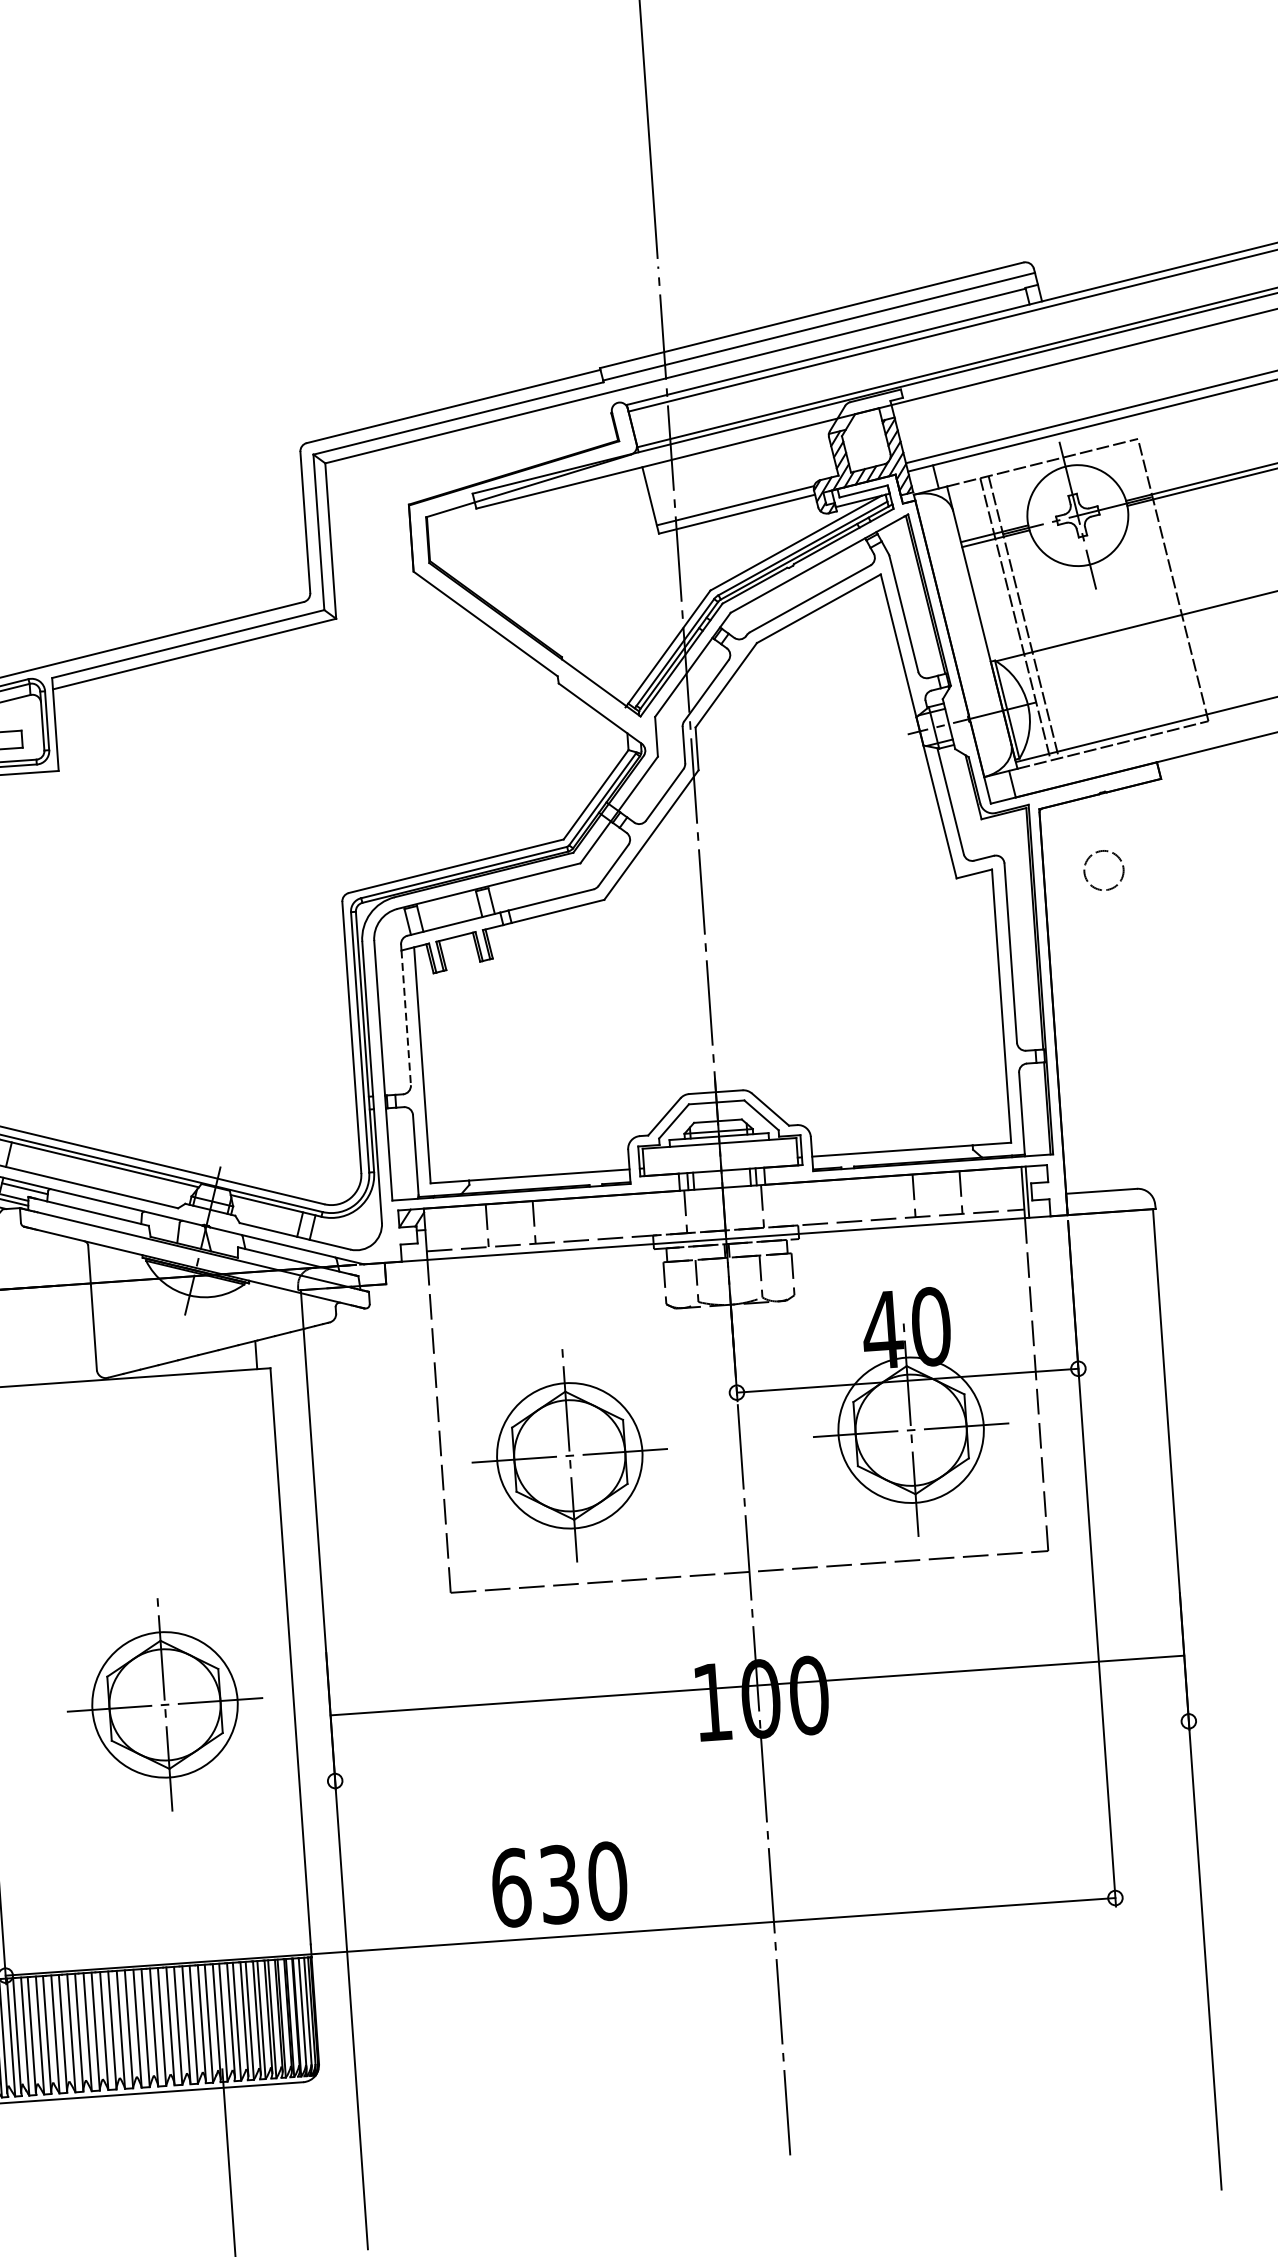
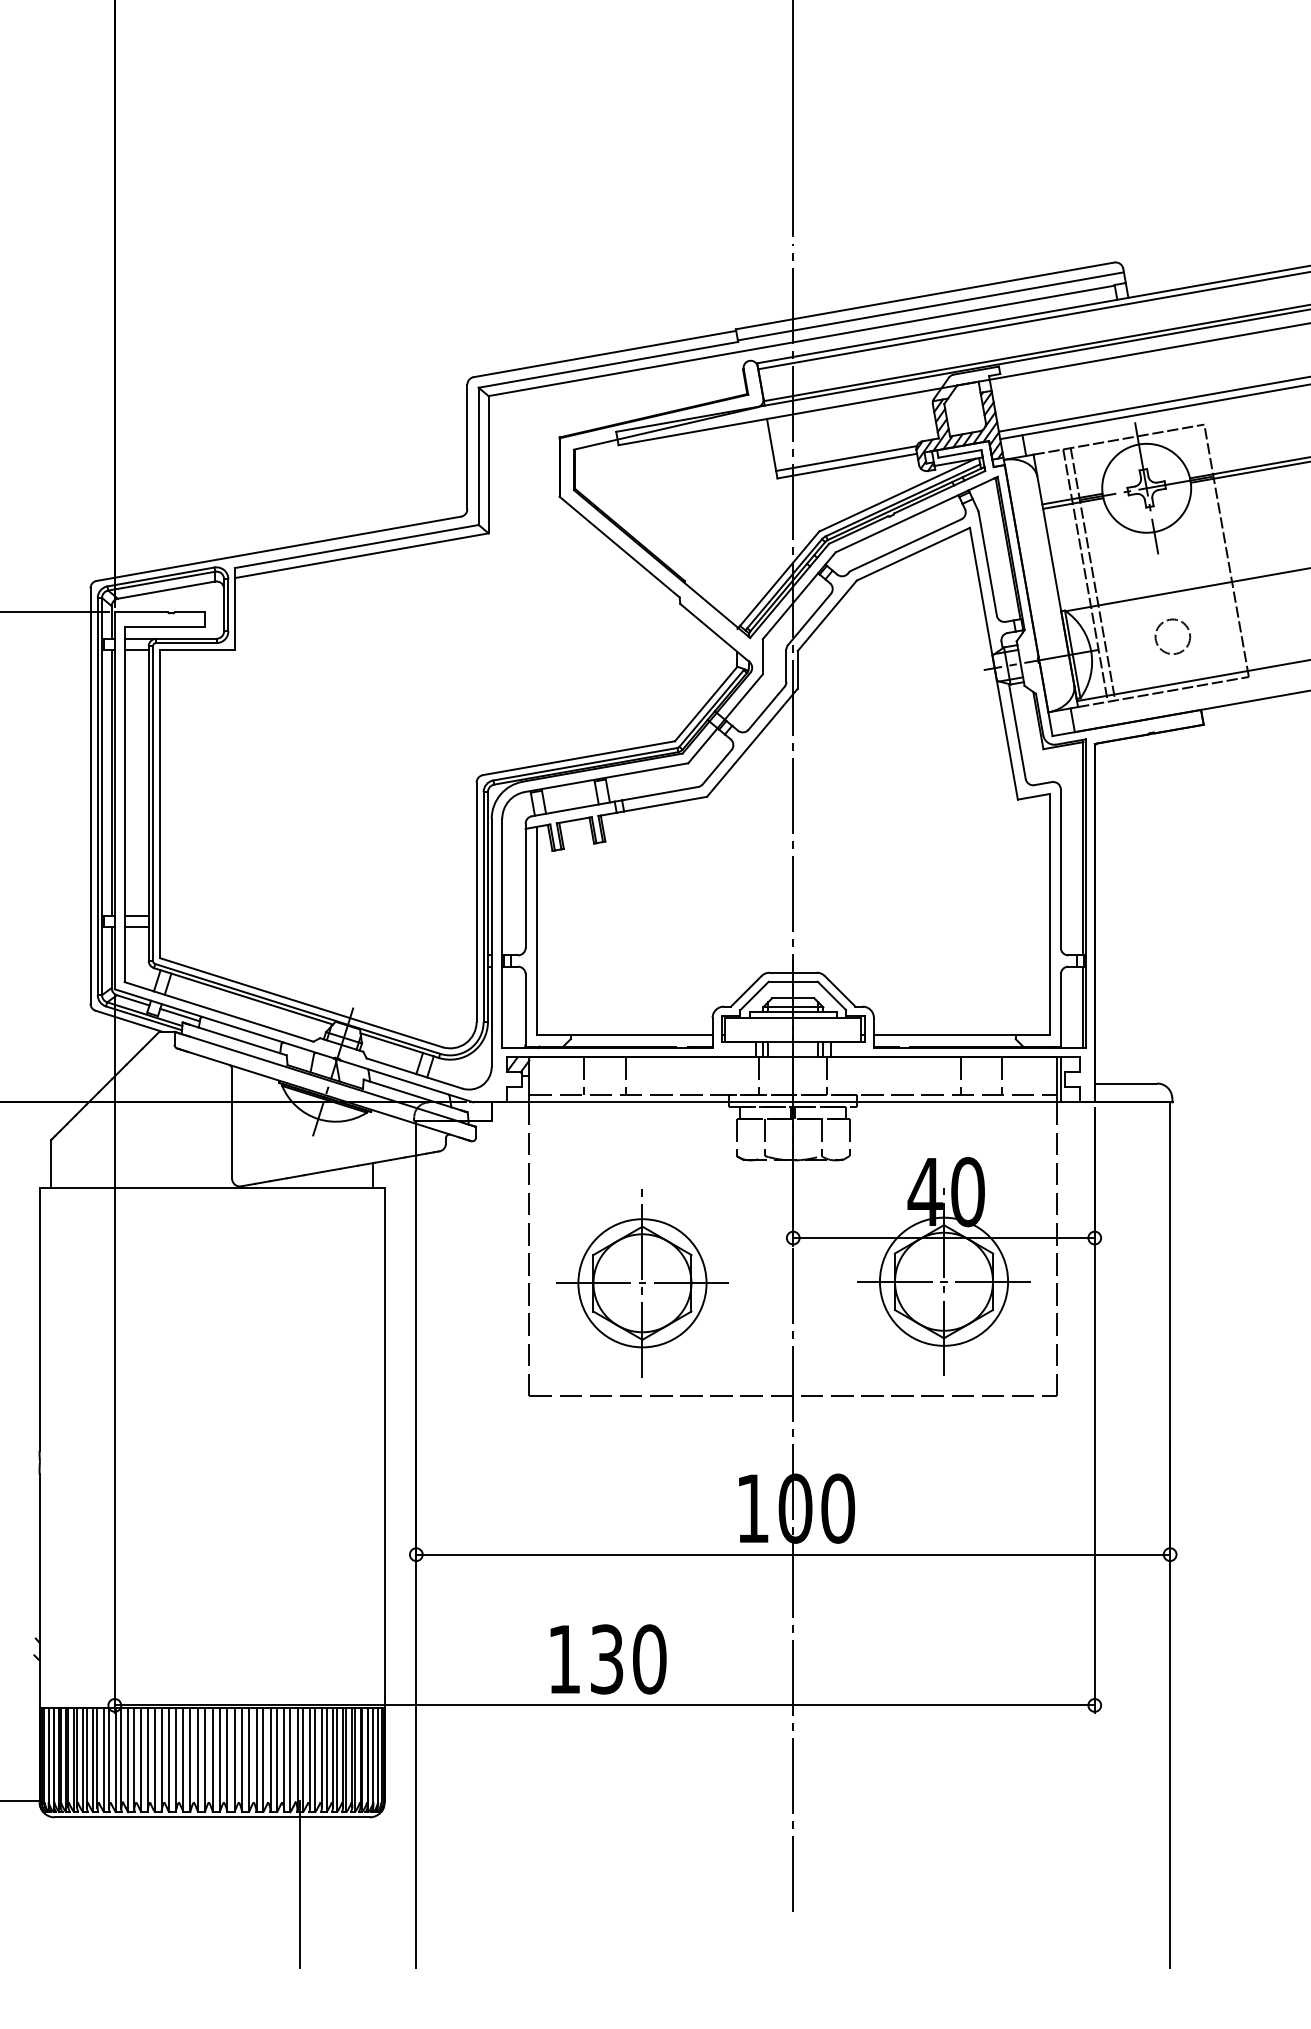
circle: (1103, 870) -> (1172, 636), moved
line: (406, 1018) -> (525, 888), dashed -> solid
line: (757, 1685) -> (793, 1554), moved
part: (165, 1705) -> (271, 1477), removed
text: (511, 1888) -> (564, 1659), 630 -> 130

